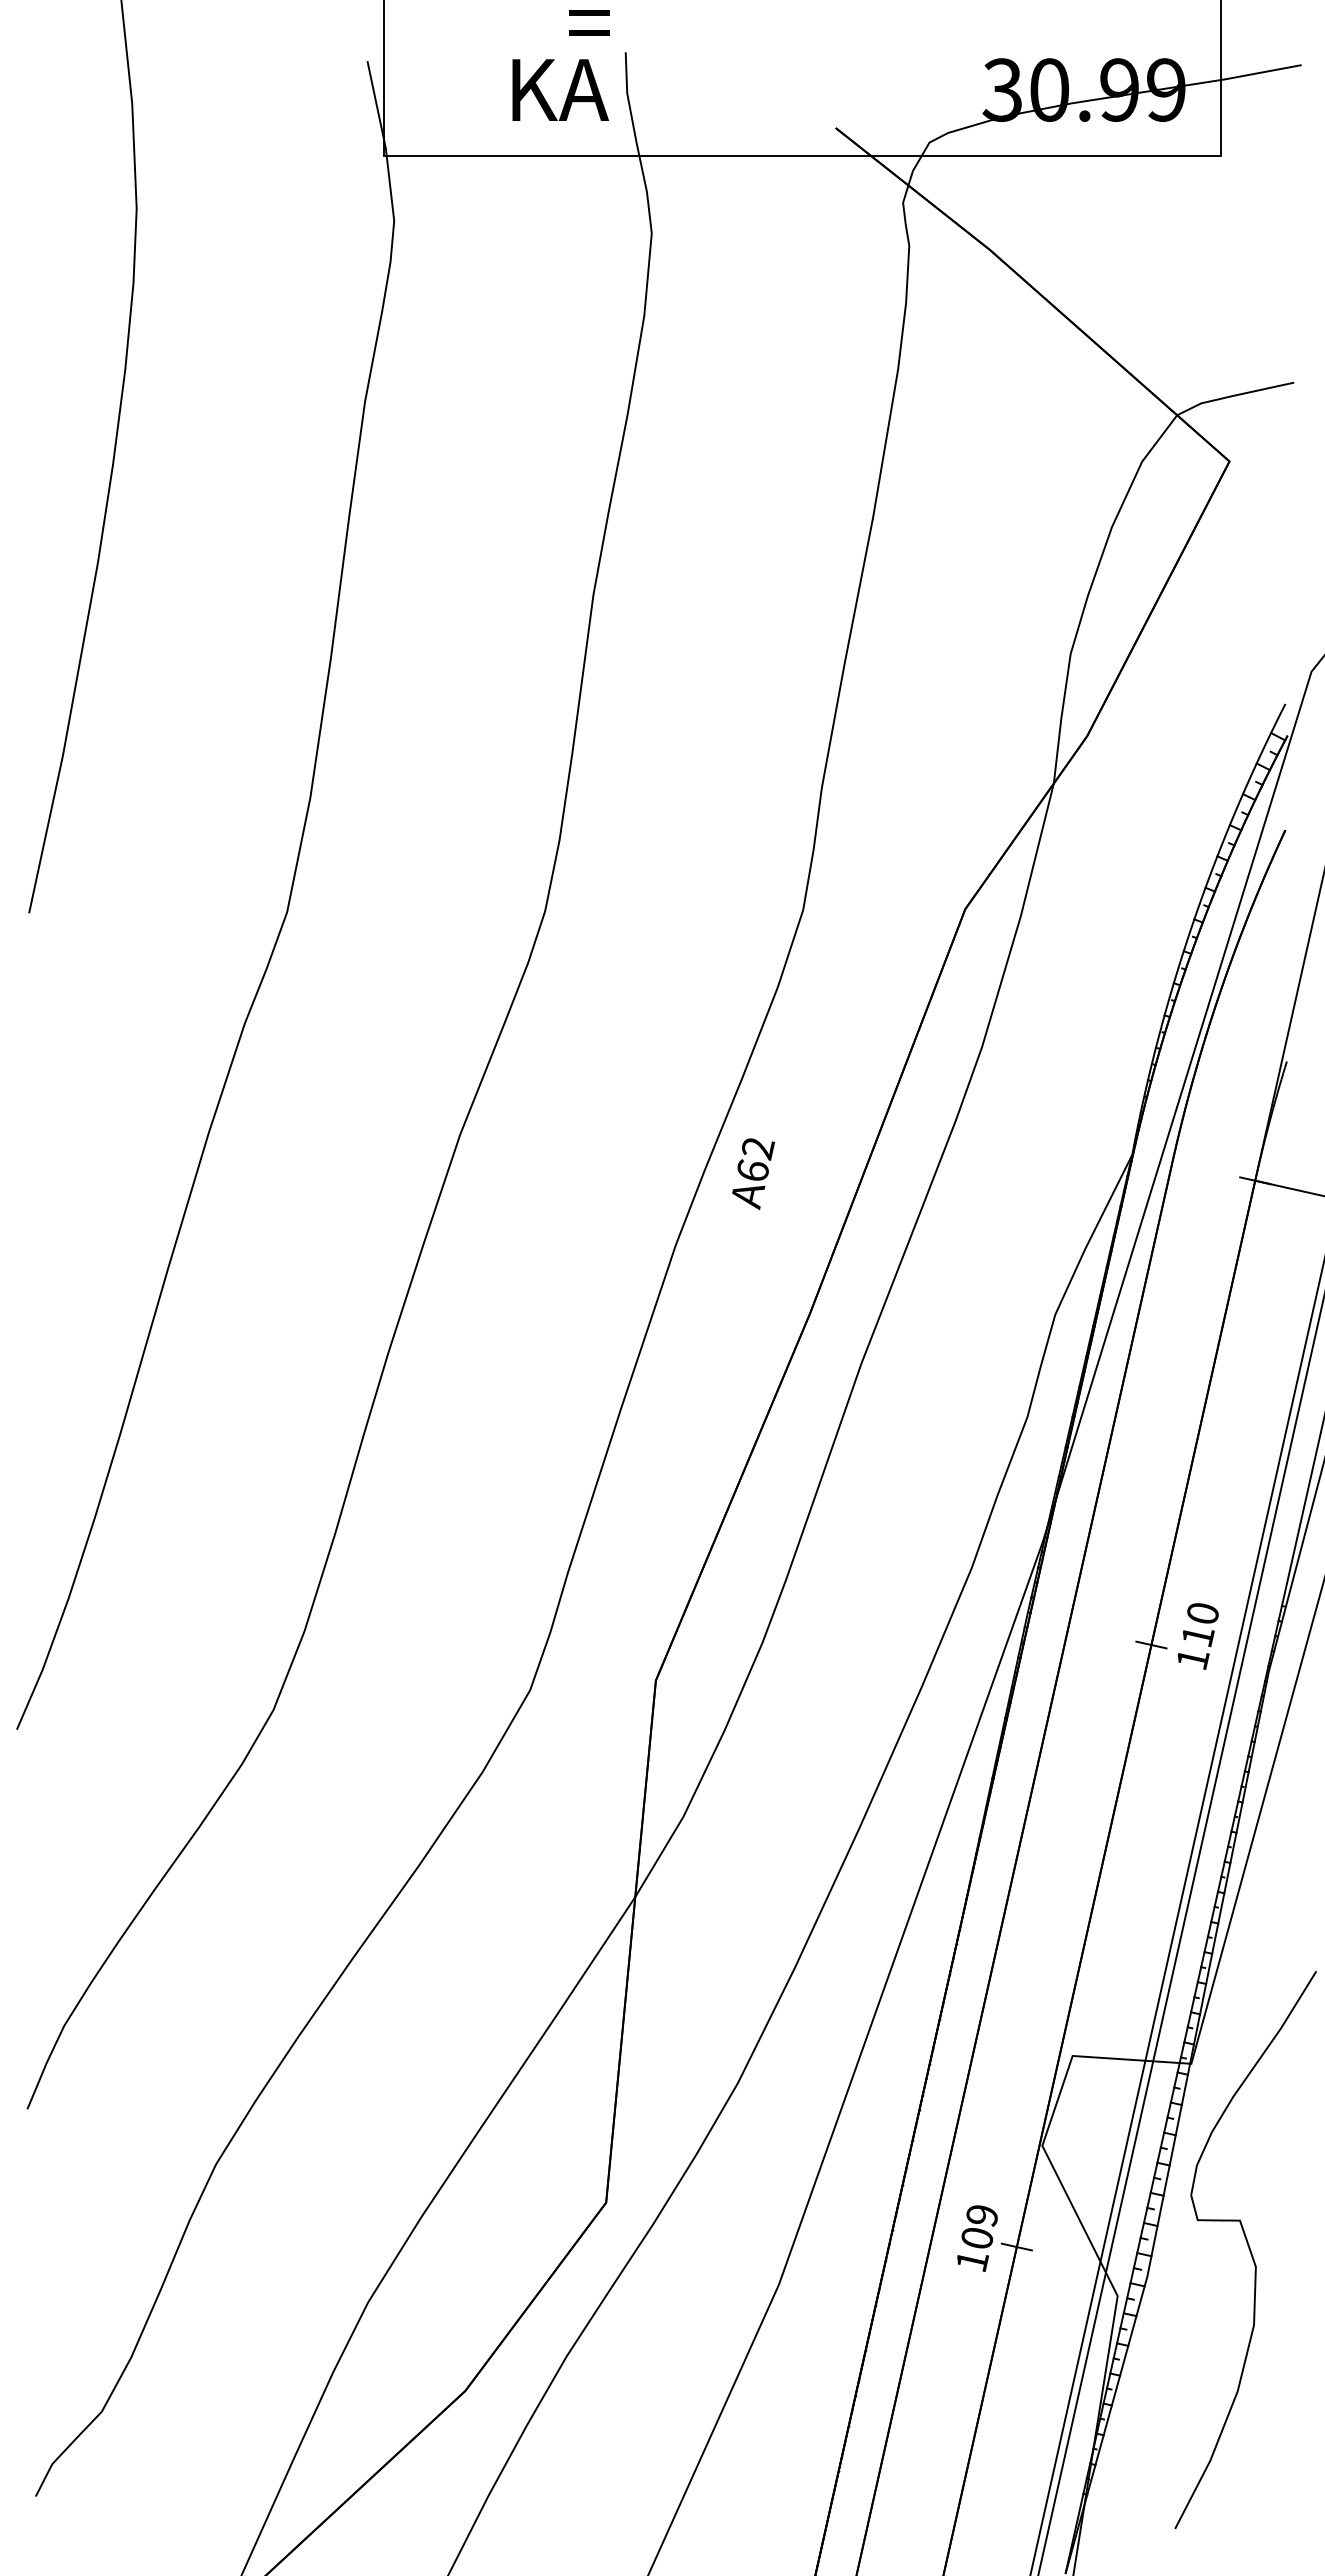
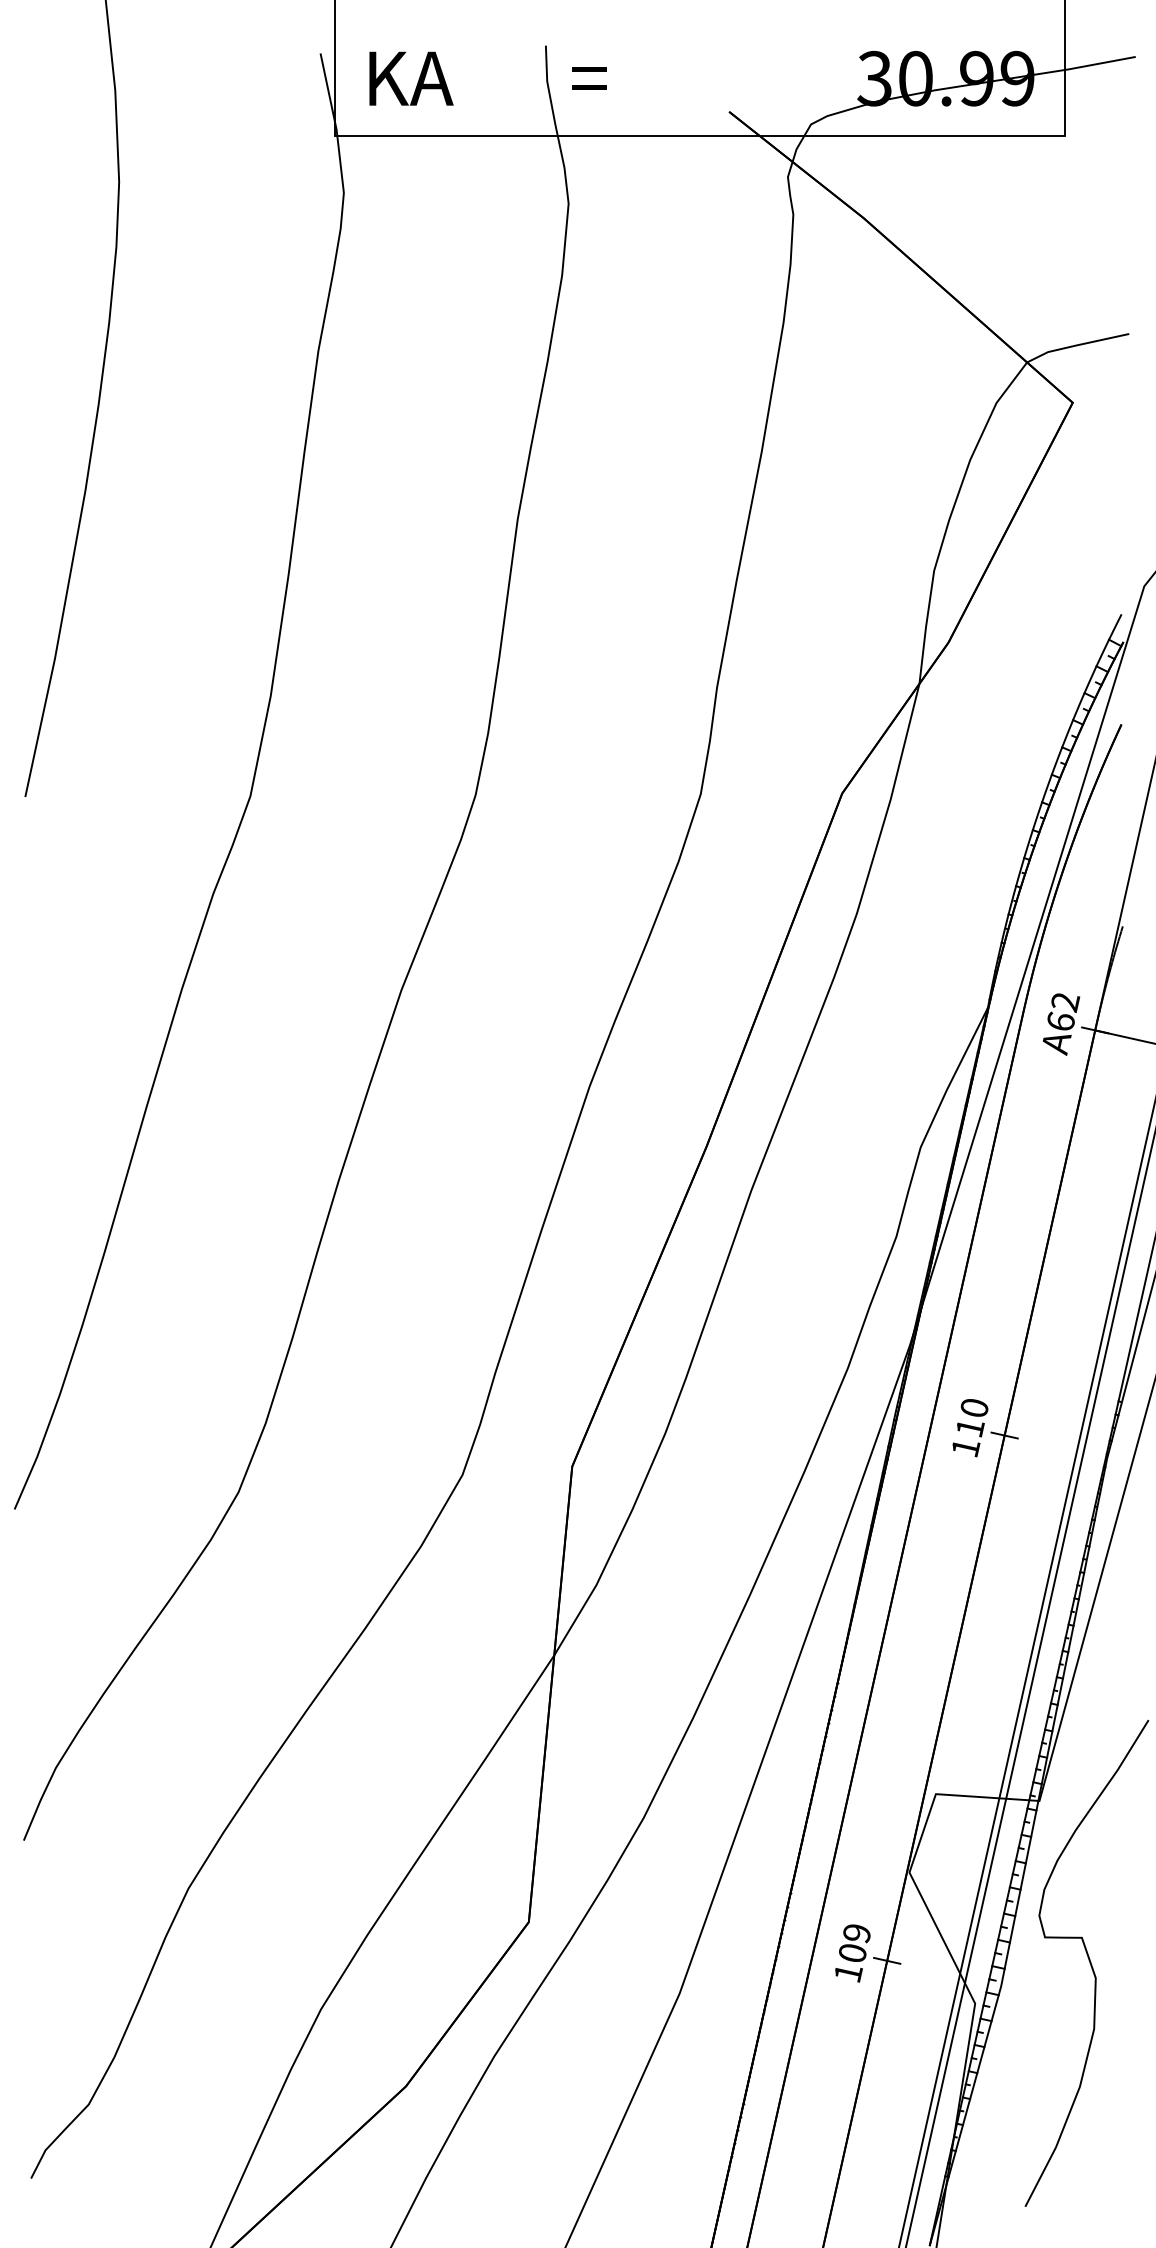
text: (589, 22) -> (589, 78), moved
text: (560, 89) -> (411, 78), moved
text: (753, 1174) -> (1061, 1024), moved
text: (1197, 1636) -> (969, 1428), moved

